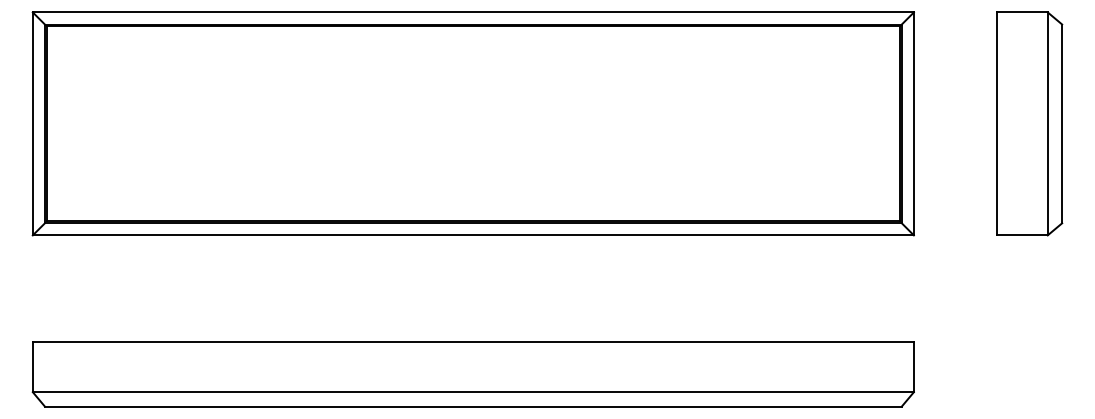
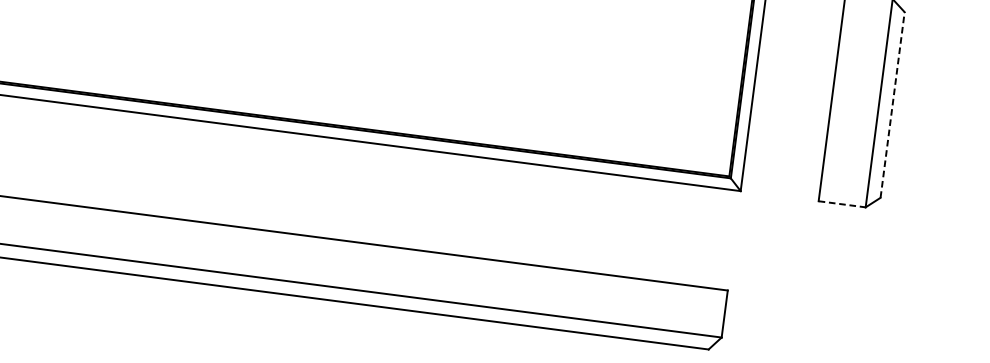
line: (1062, 123) -> (893, 104), solid -> dashed
line: (1023, 235) -> (843, 204), solid -> dashed

